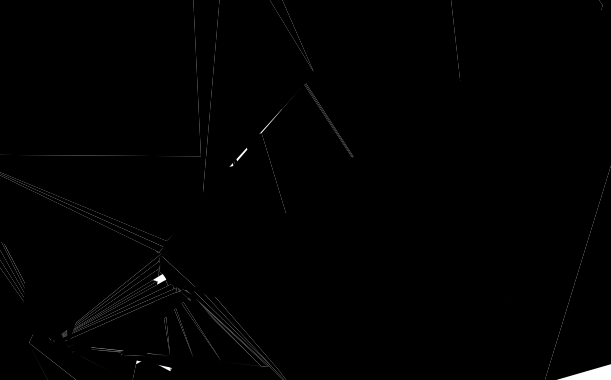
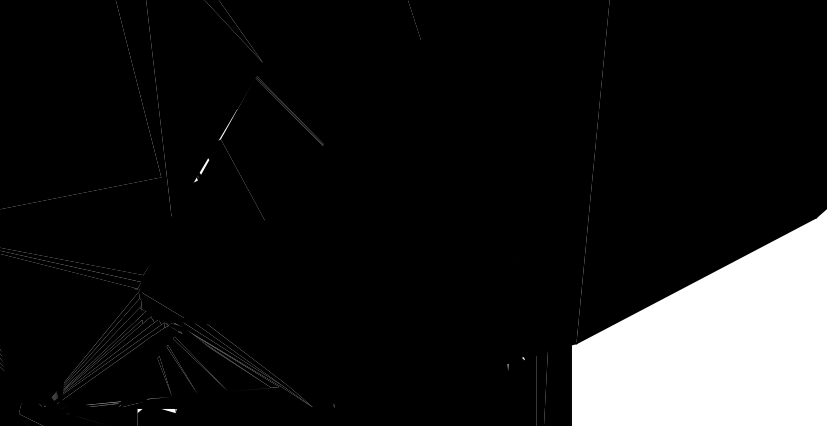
fill: (160, 278) -> (144, 316), added

